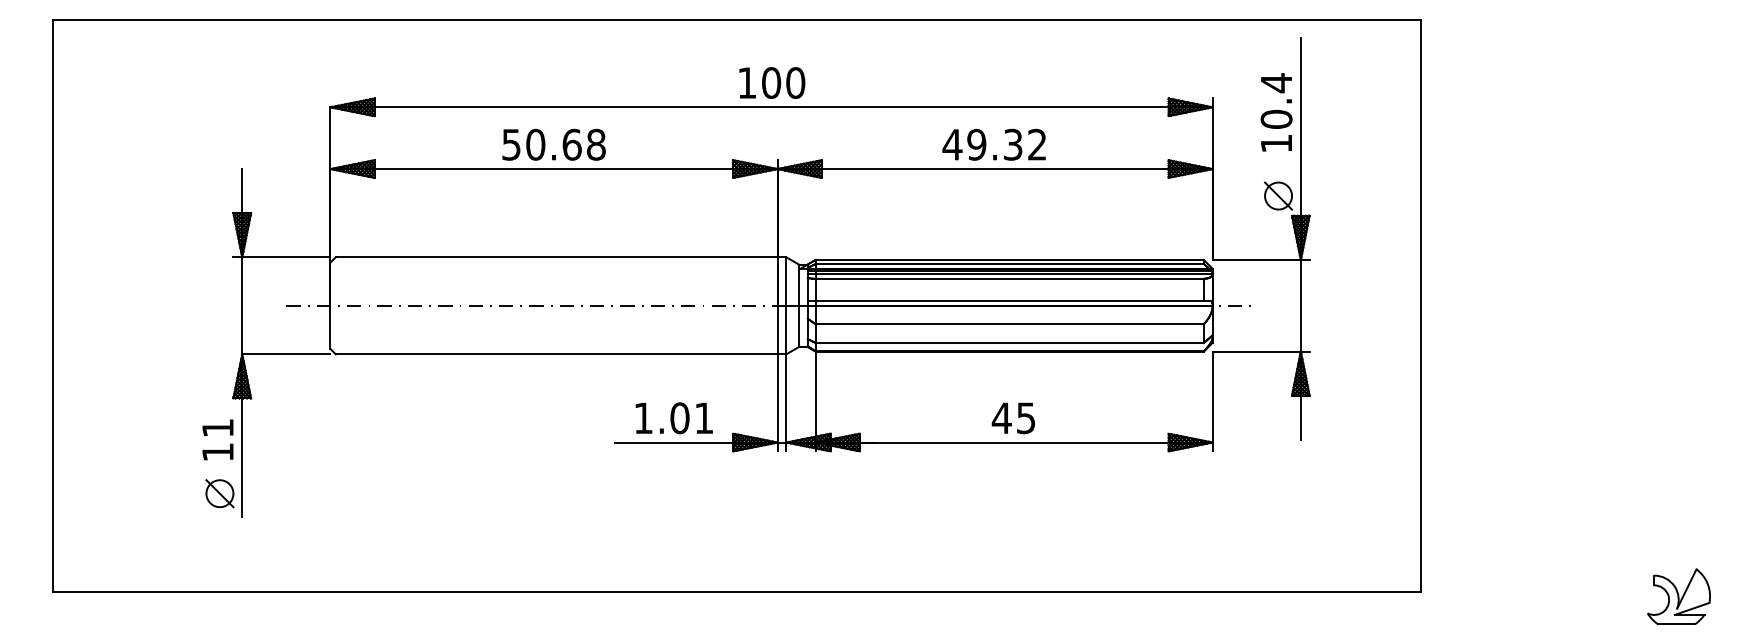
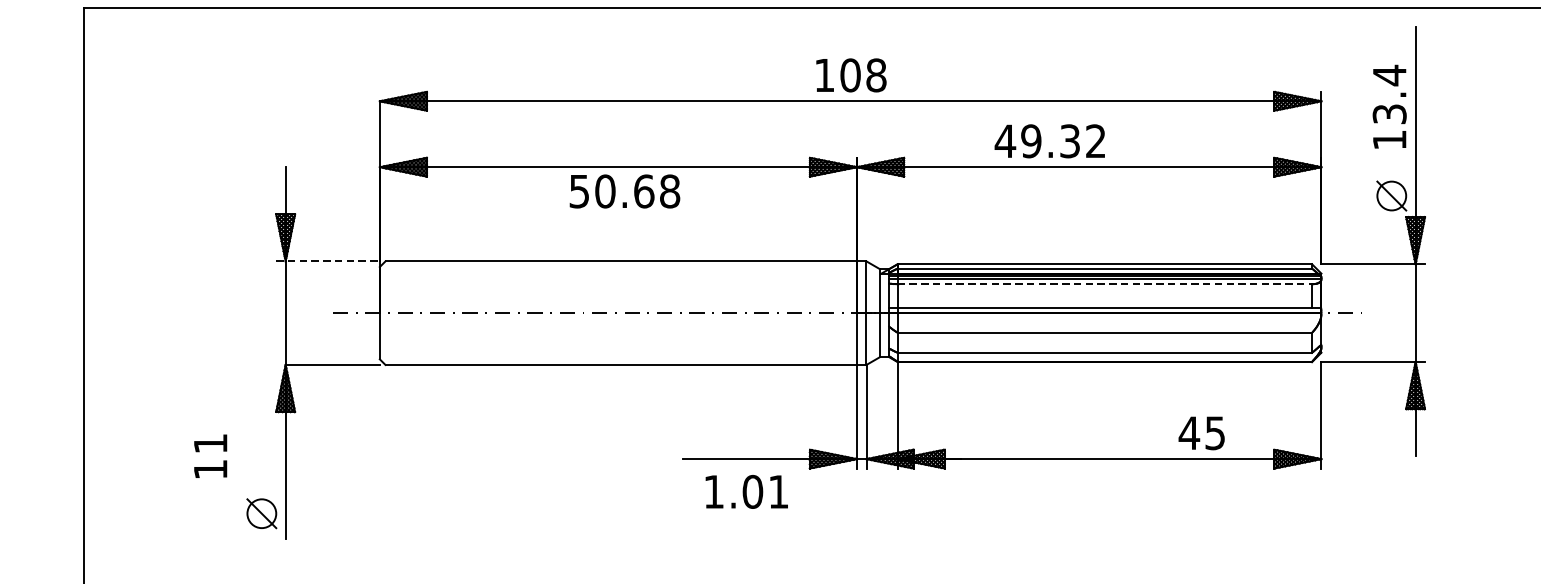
text: (795, 82) -> (876, 74), 100 -> 108
text: (1276, 118) -> (1389, 113), 10.4 -> 13.4
text: (553, 144) -> (624, 191), moved
text: (993, 144) -> (1049, 140), moved
line: (281, 257) -> (327, 261), solid -> dashed
line: (1010, 278) -> (1105, 284), solid -> dashed
text: (673, 418) -> (745, 492), moved
text: (1012, 418) -> (1200, 433), moved
text: (217, 439) -> (210, 455), moved

